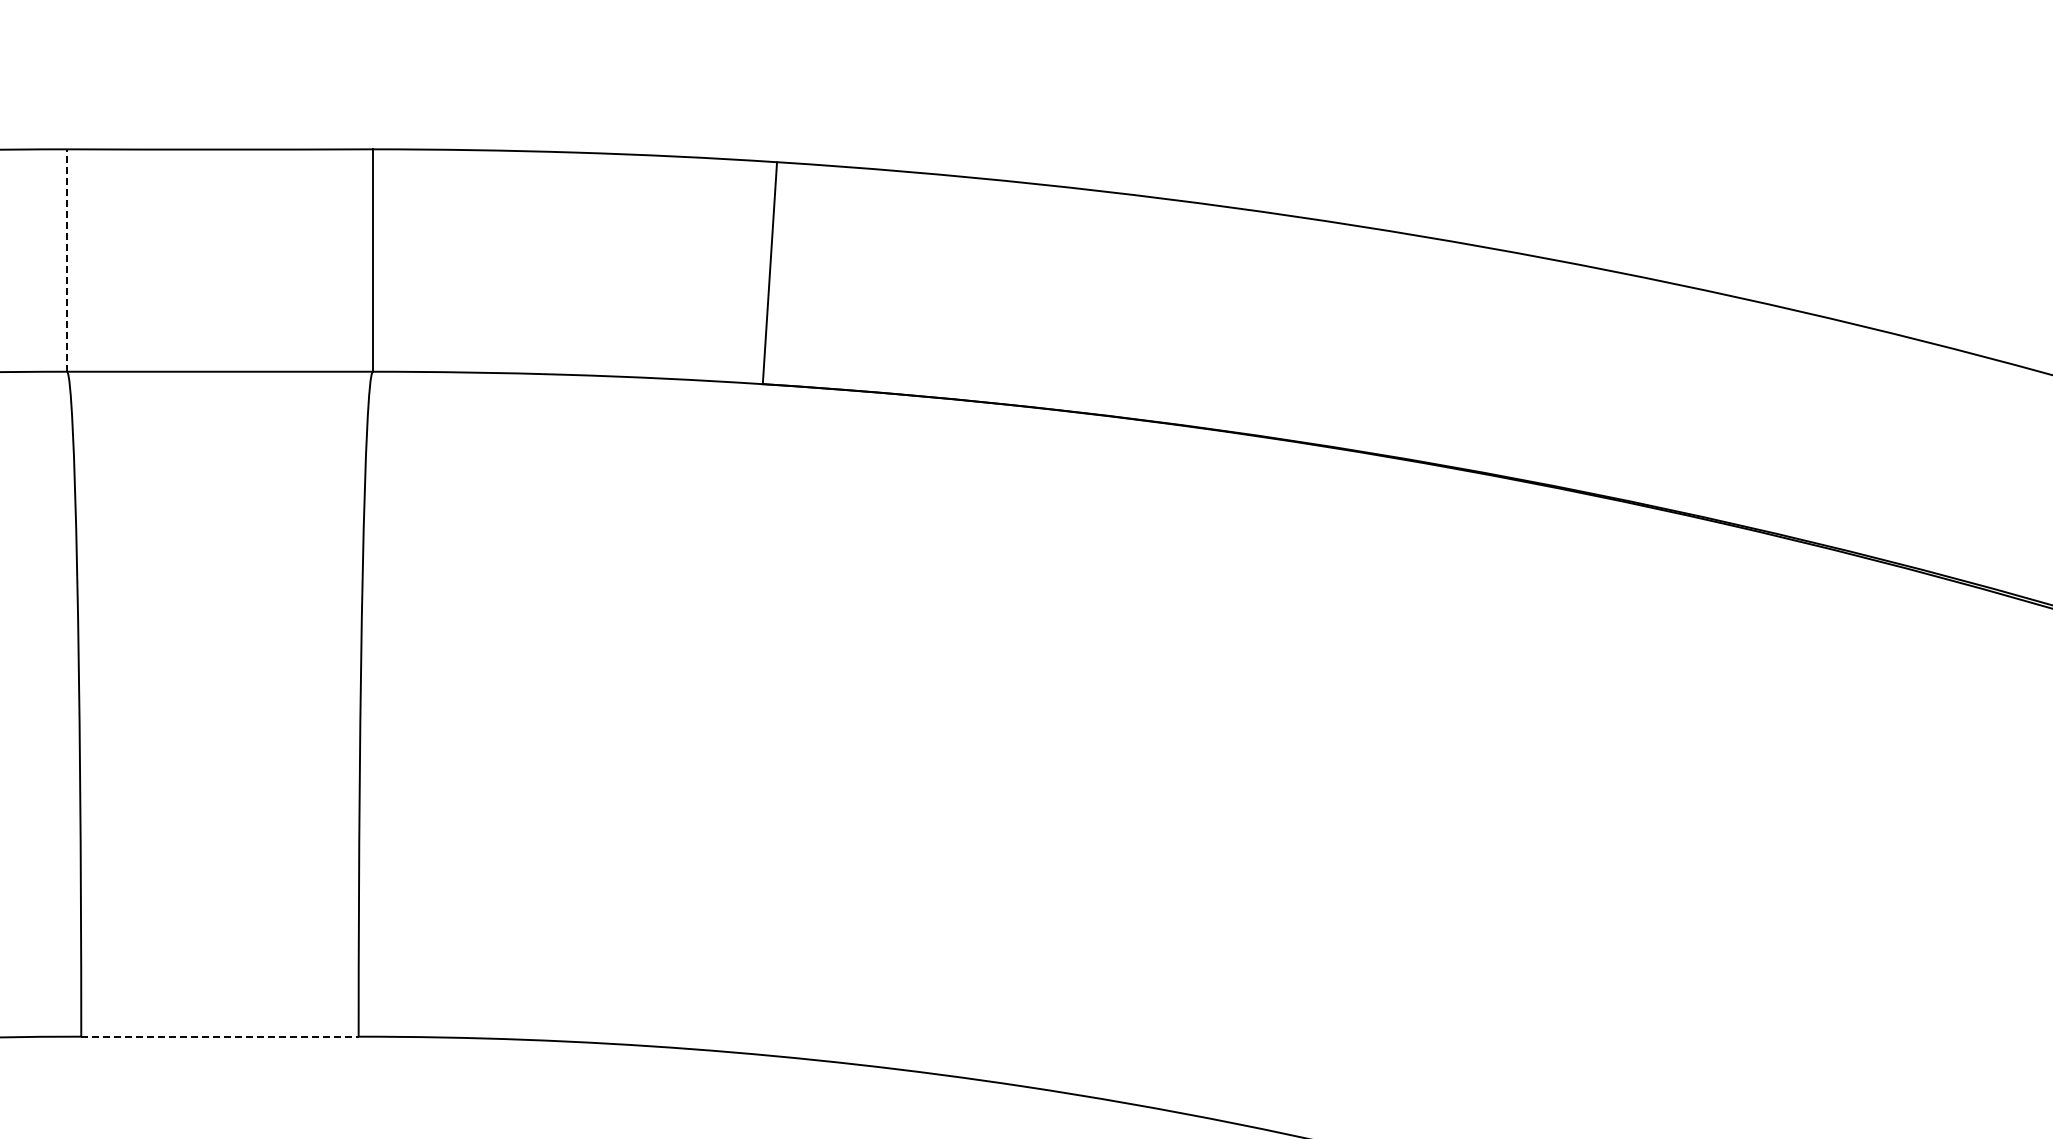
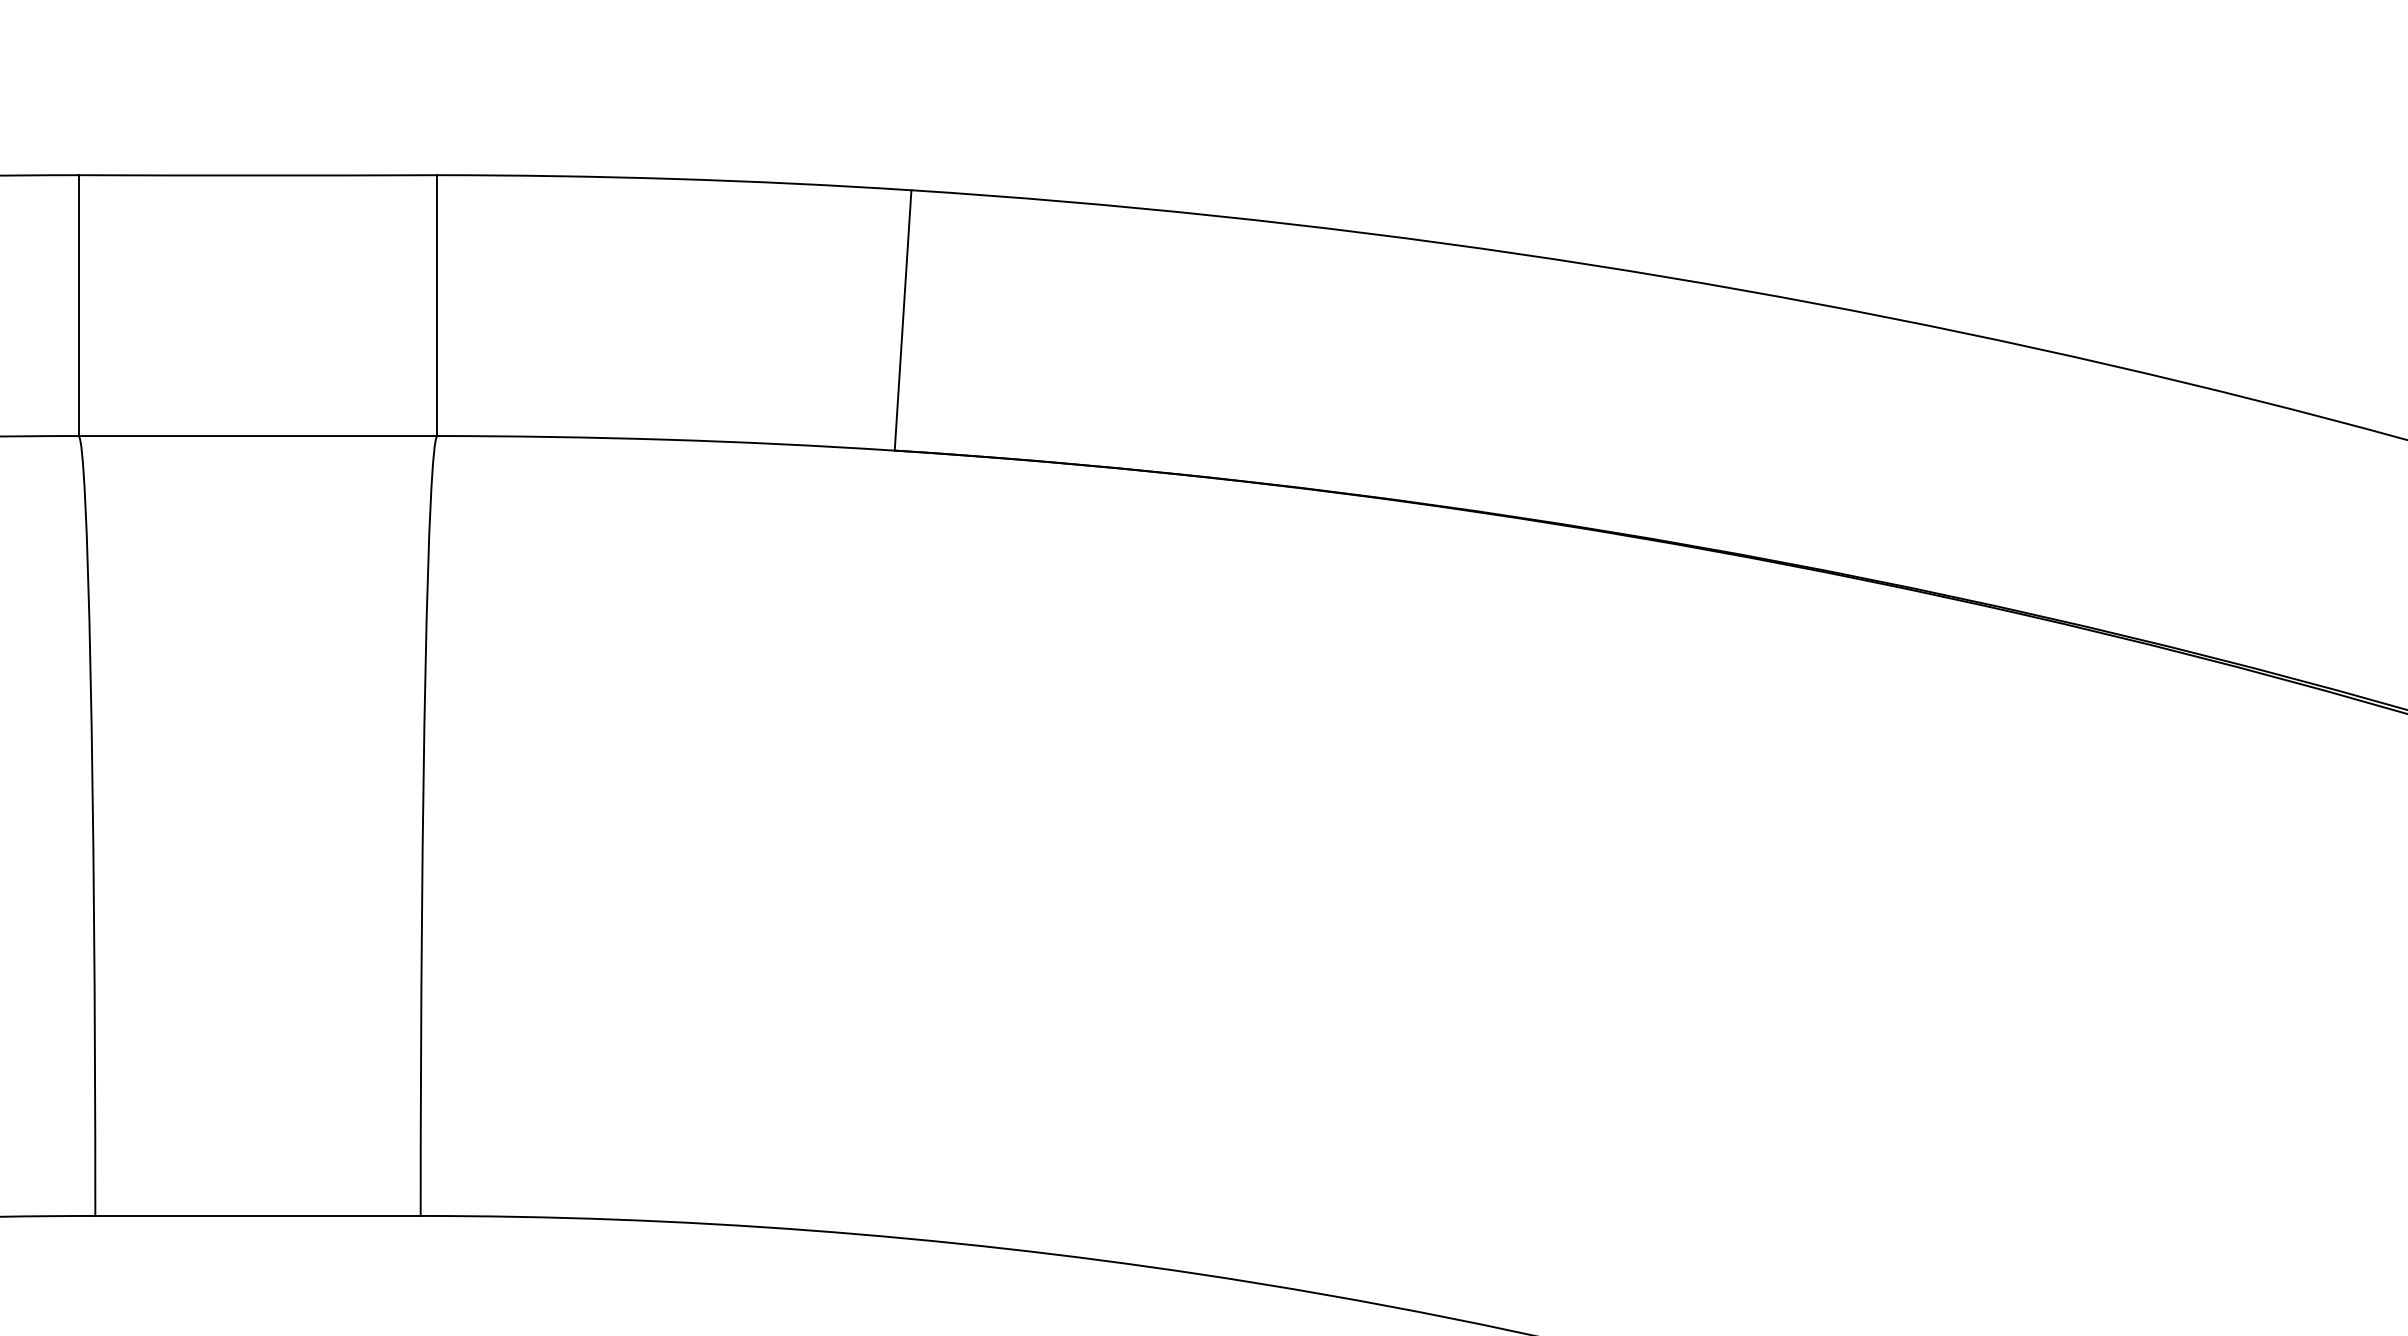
line: (67, 260) -> (79, 305), dashed -> solid
line: (219, 1036) -> (257, 1215), dashed -> solid

